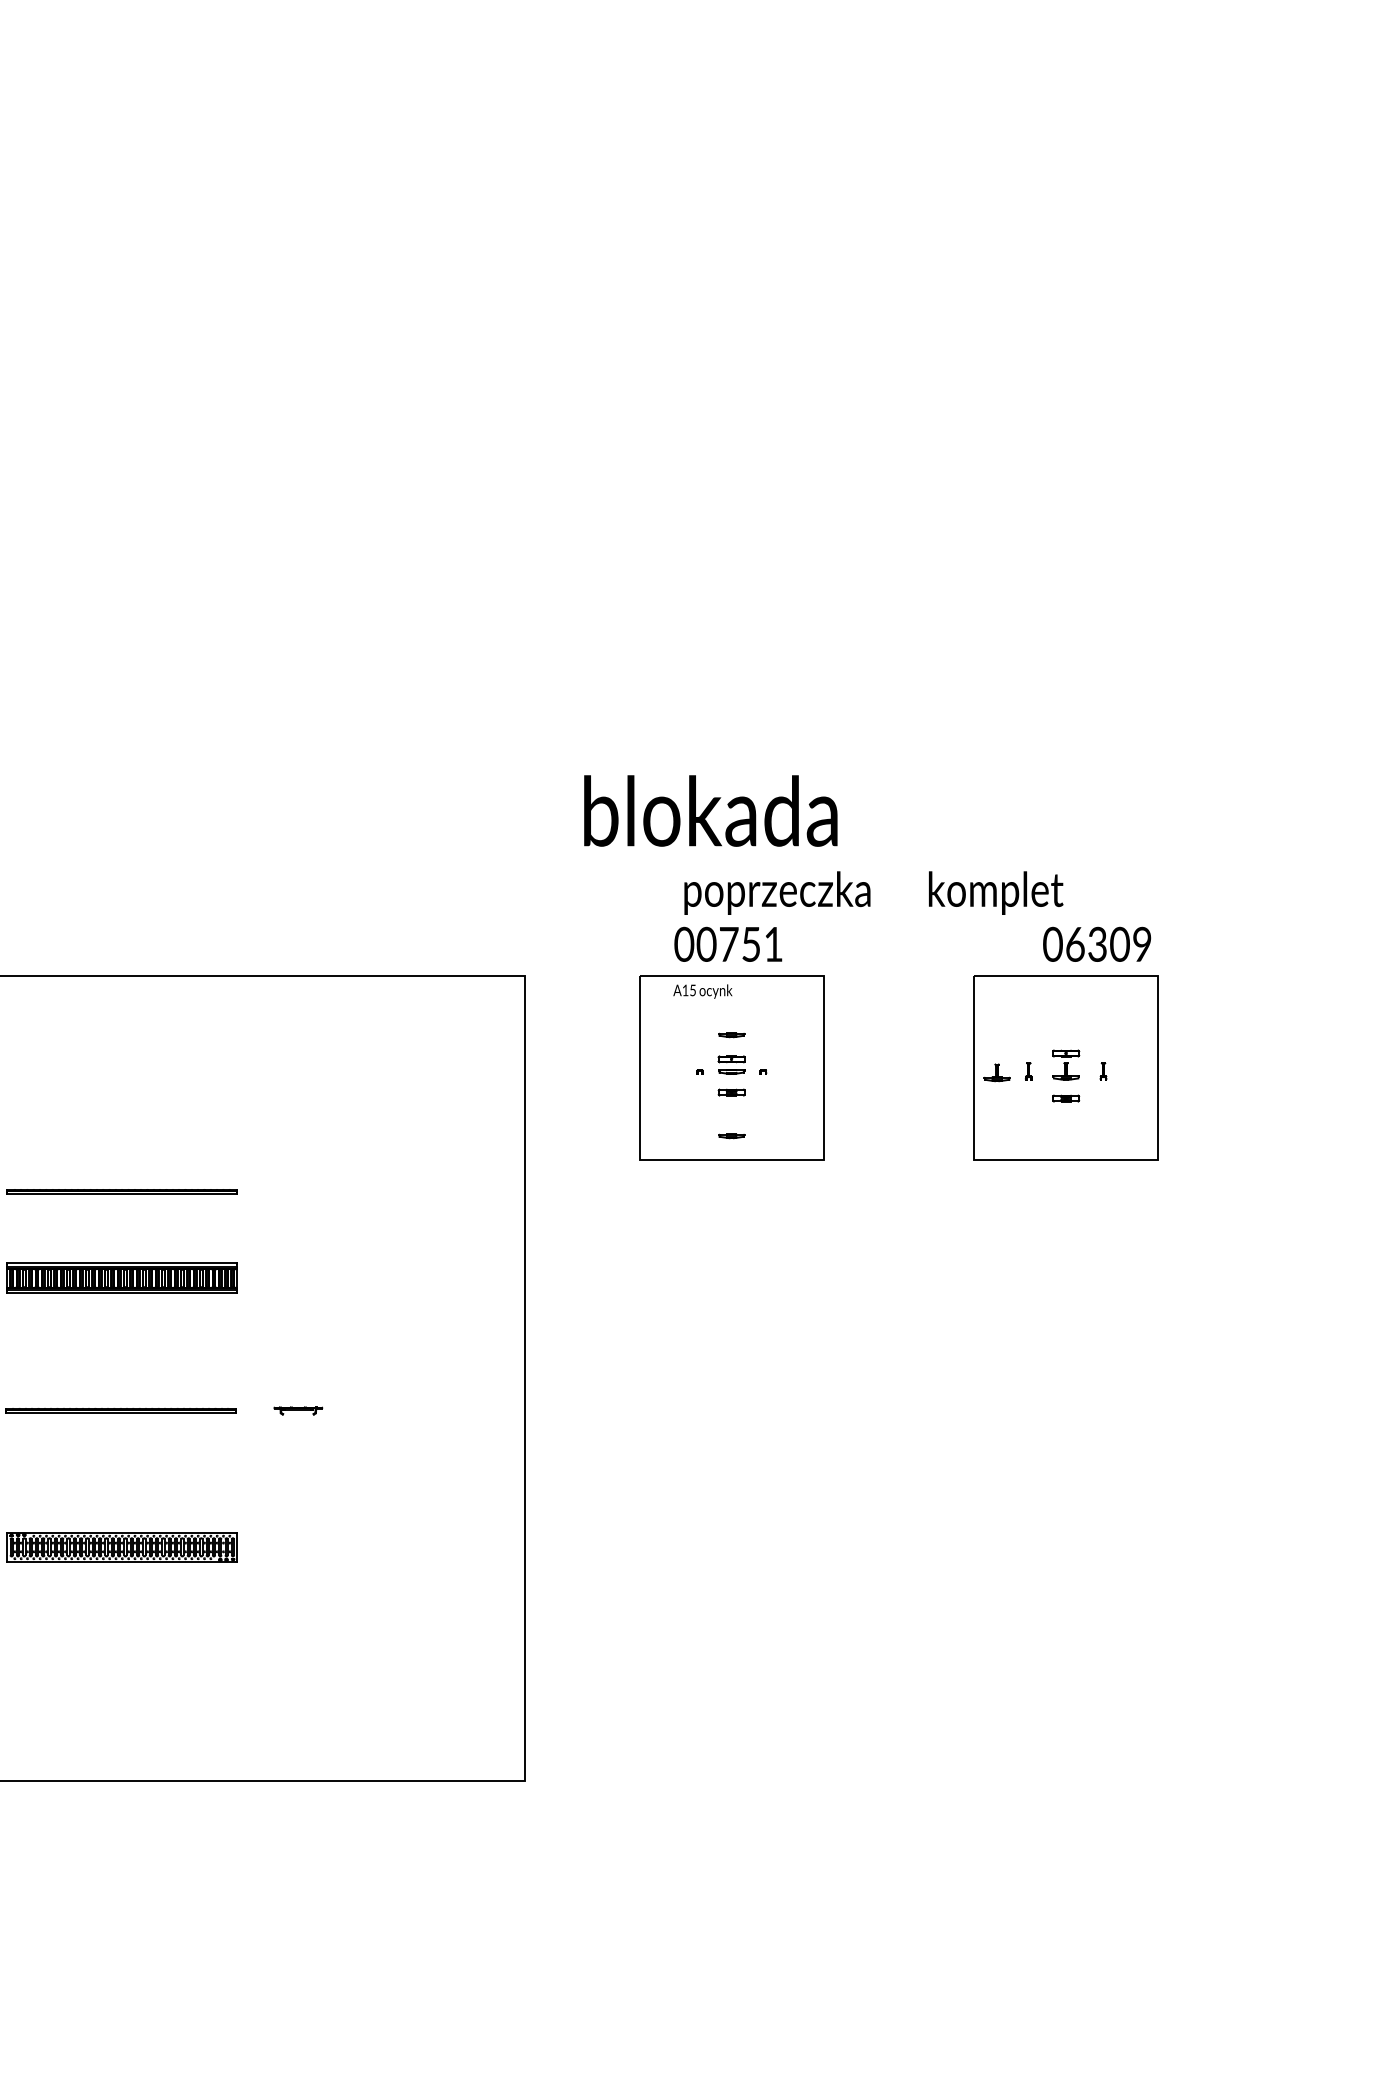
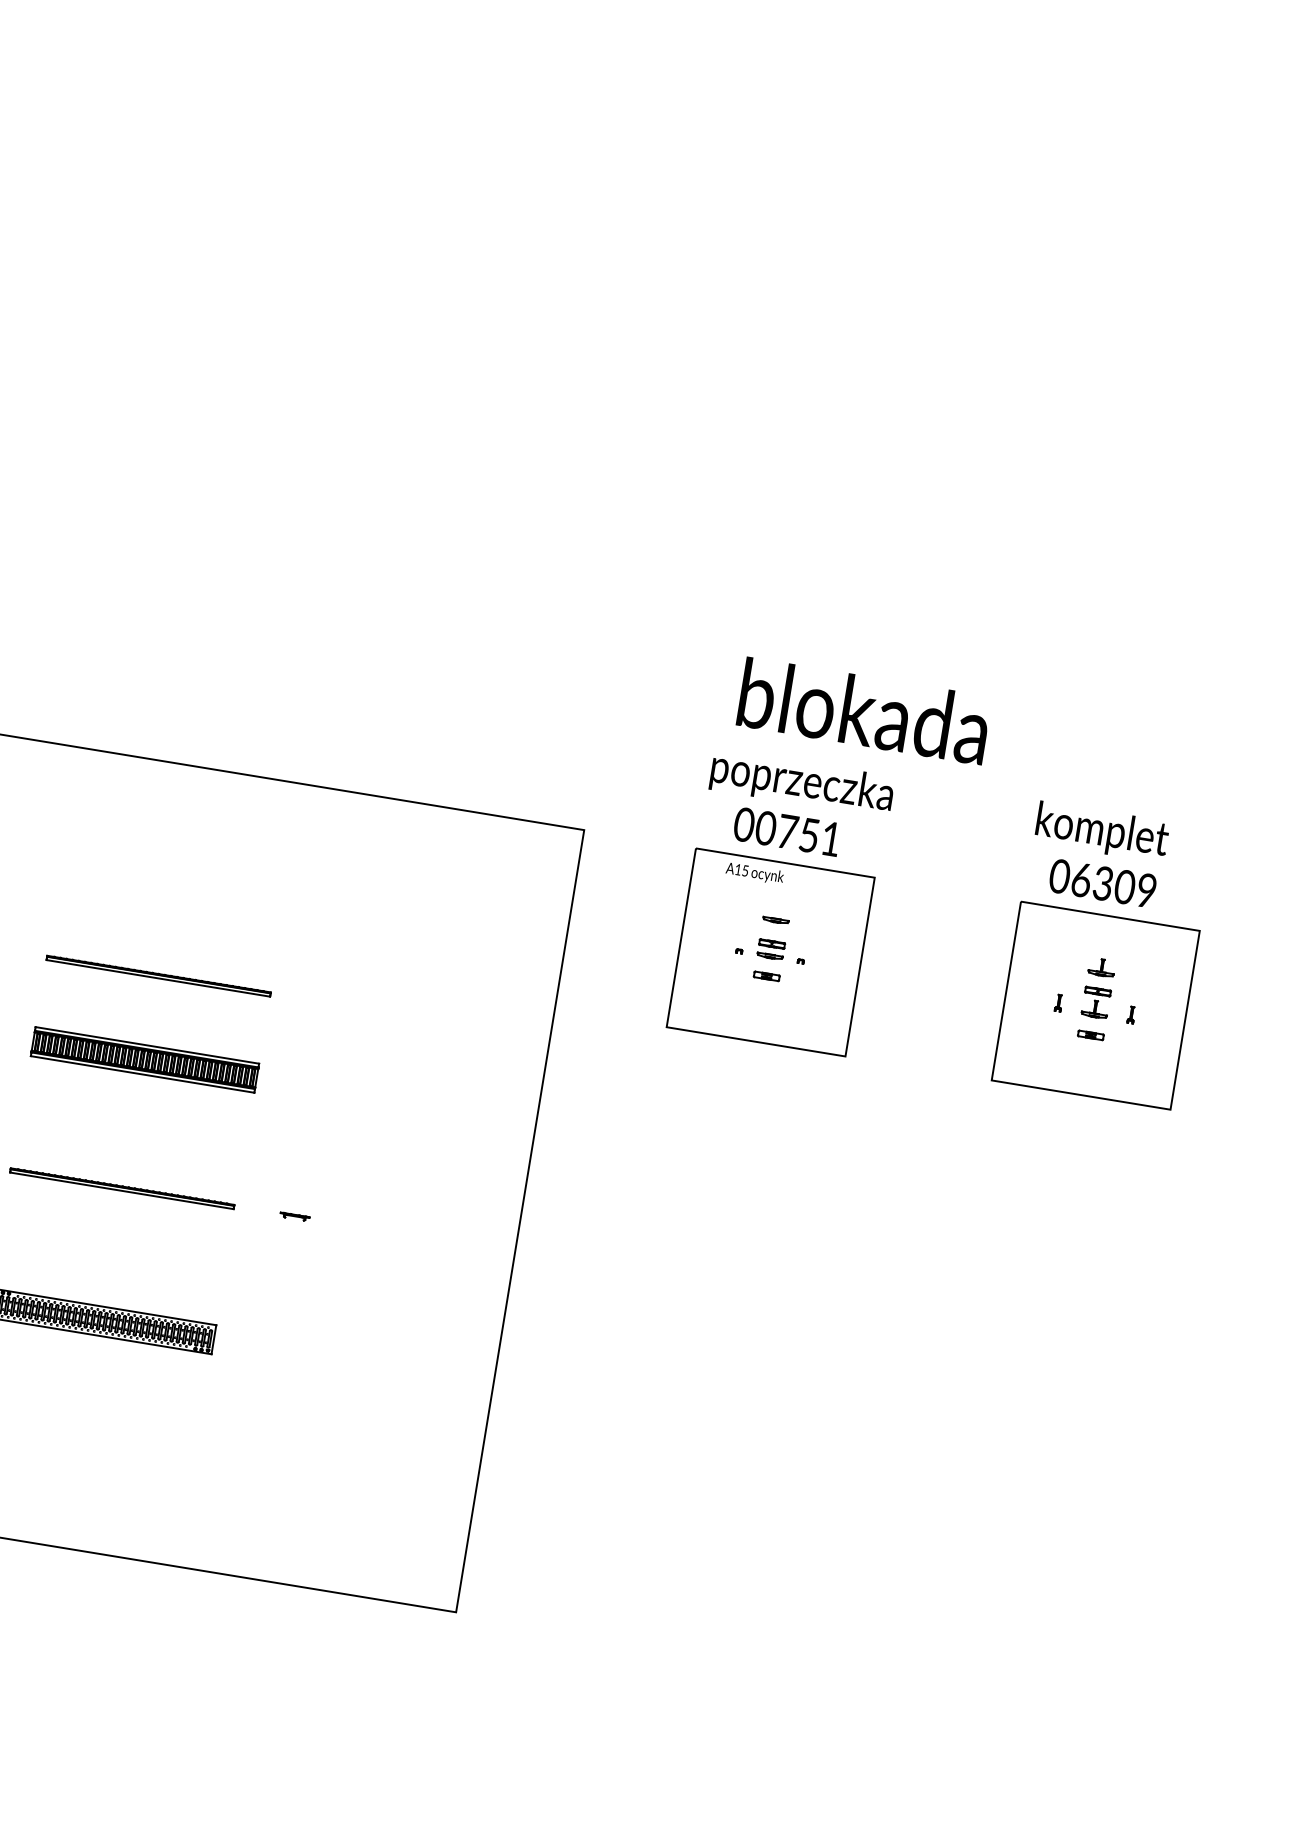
text: (710, 810) -> (863, 710), moved
text: (777, 892) -> (802, 782), moved
text: (996, 892) -> (1102, 831), moved
text: (1097, 943) -> (1103, 882), moved
part: (996, 1072) -> (1101, 967), moved
part: (731, 1136) -> (759, 1018), removed
part: (297, 1411) -> (294, 1217), size x0.62

